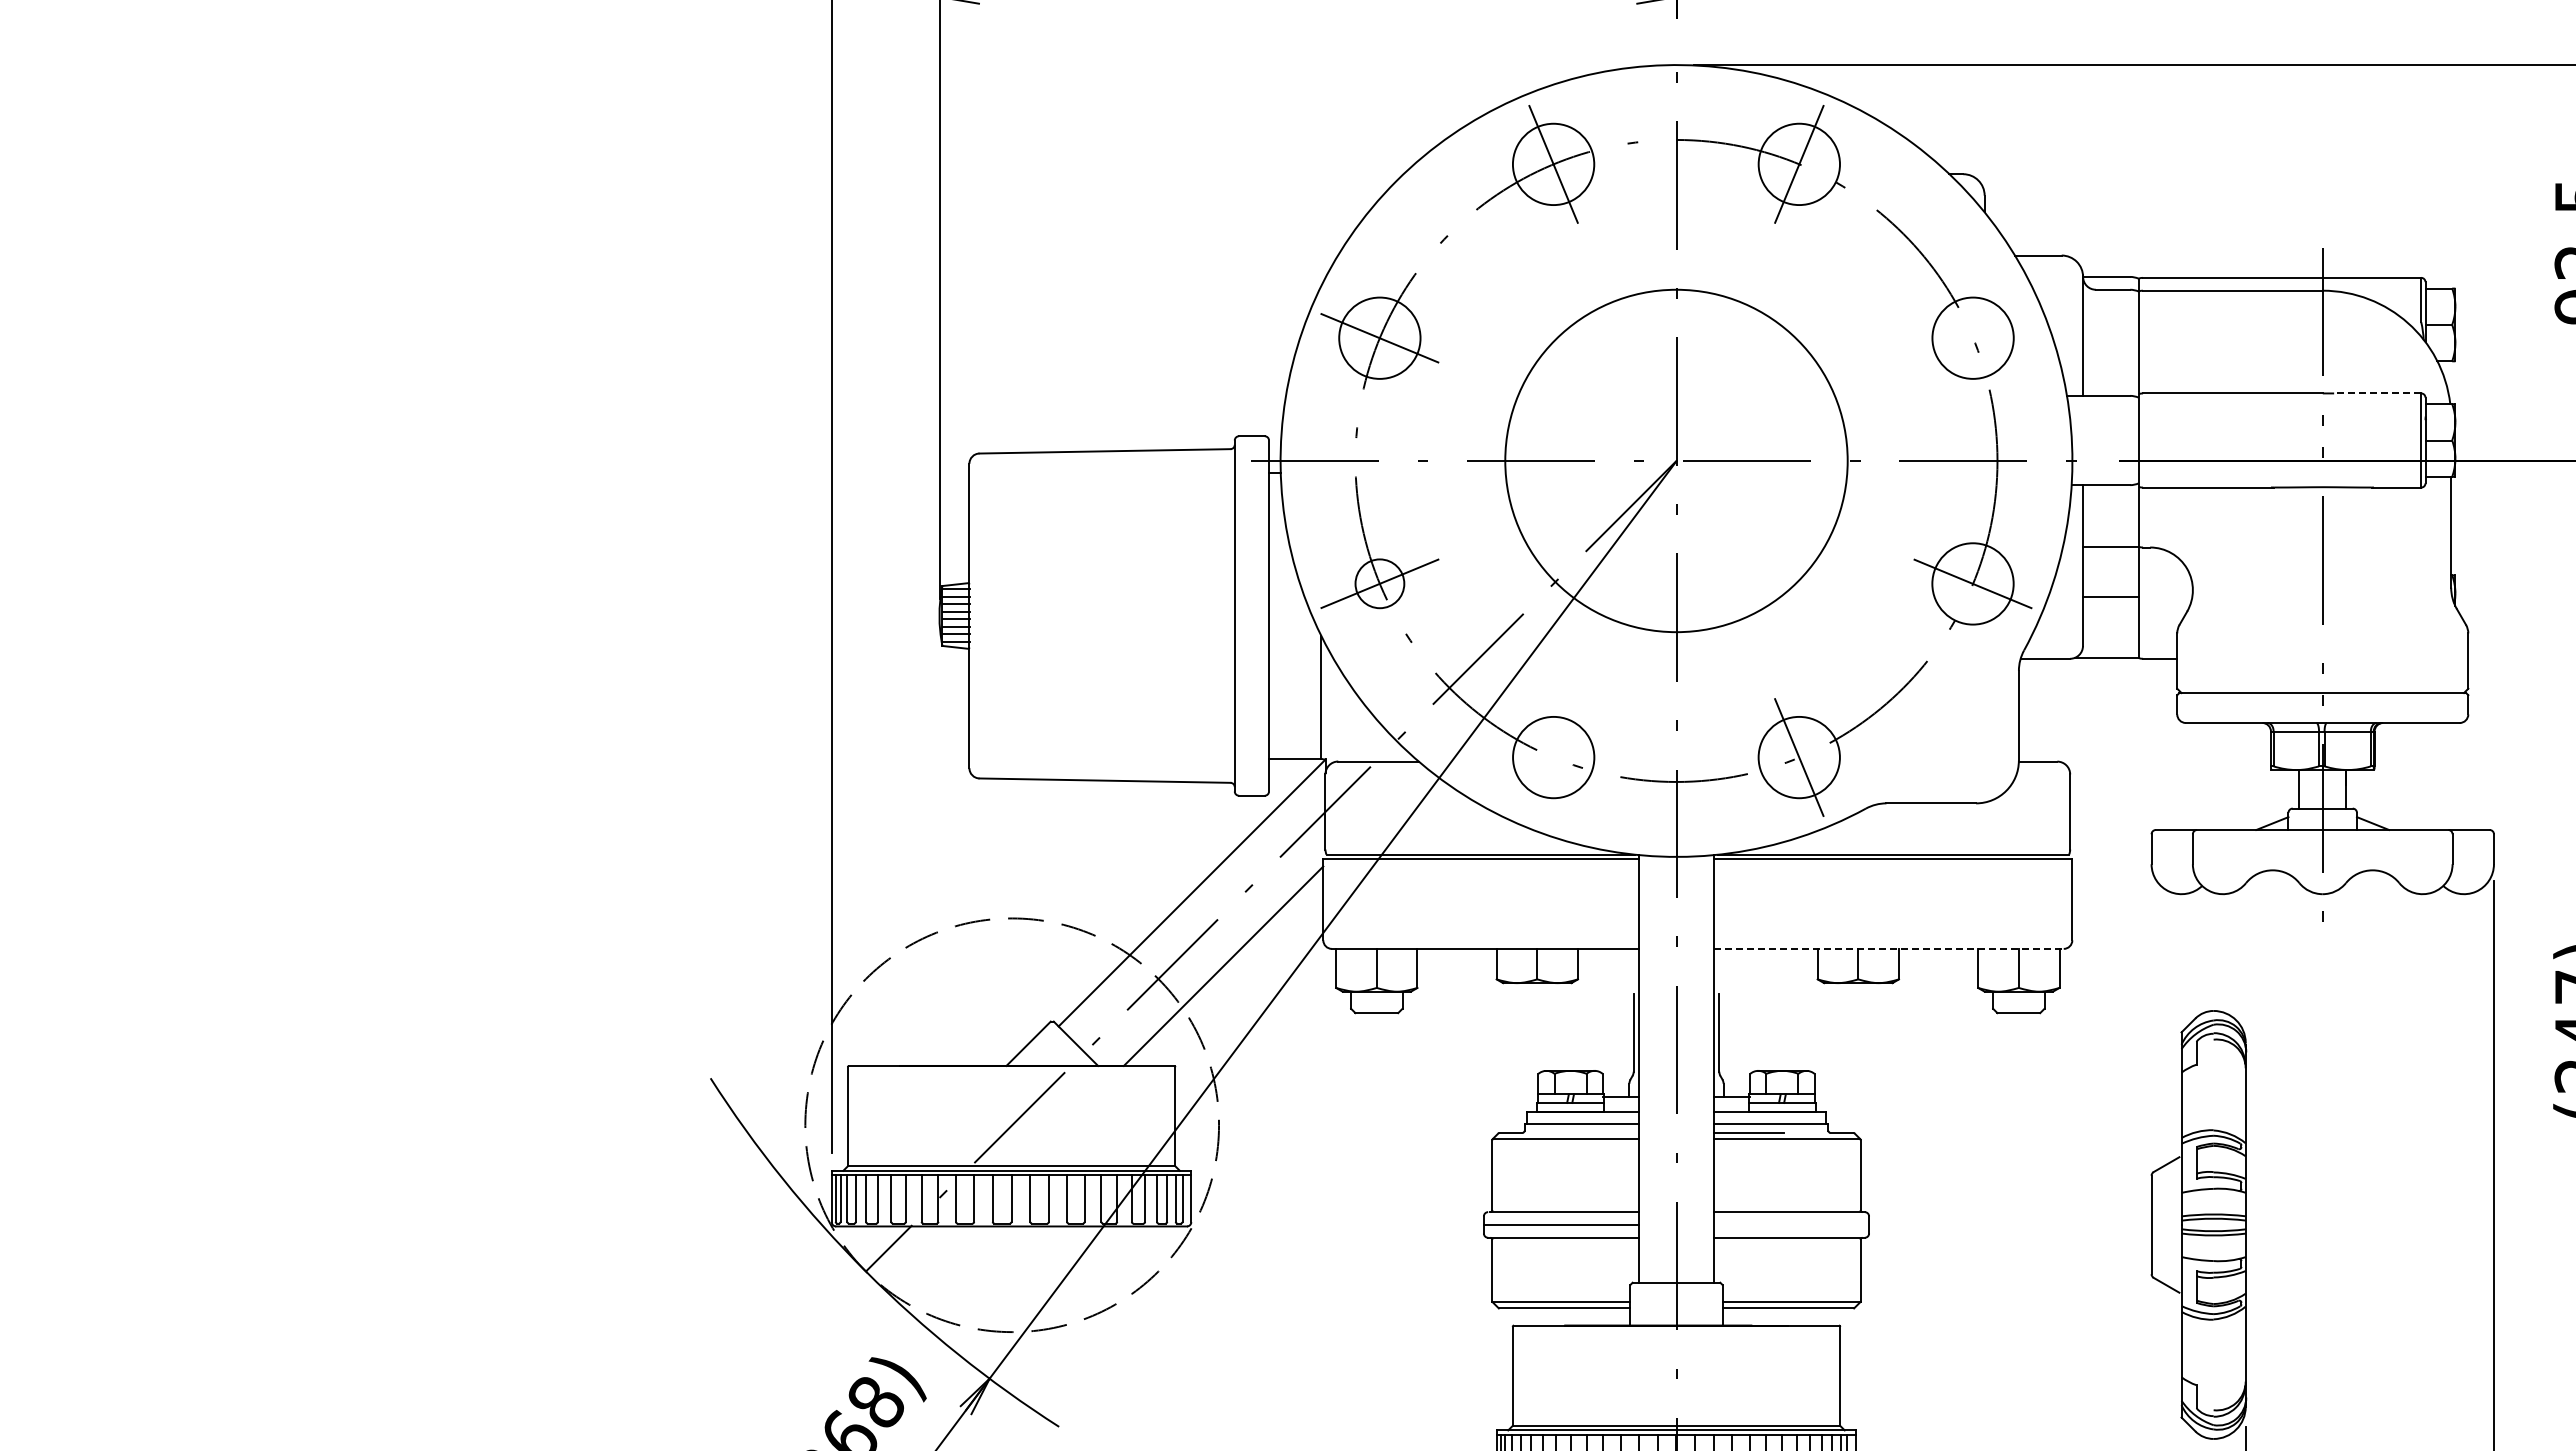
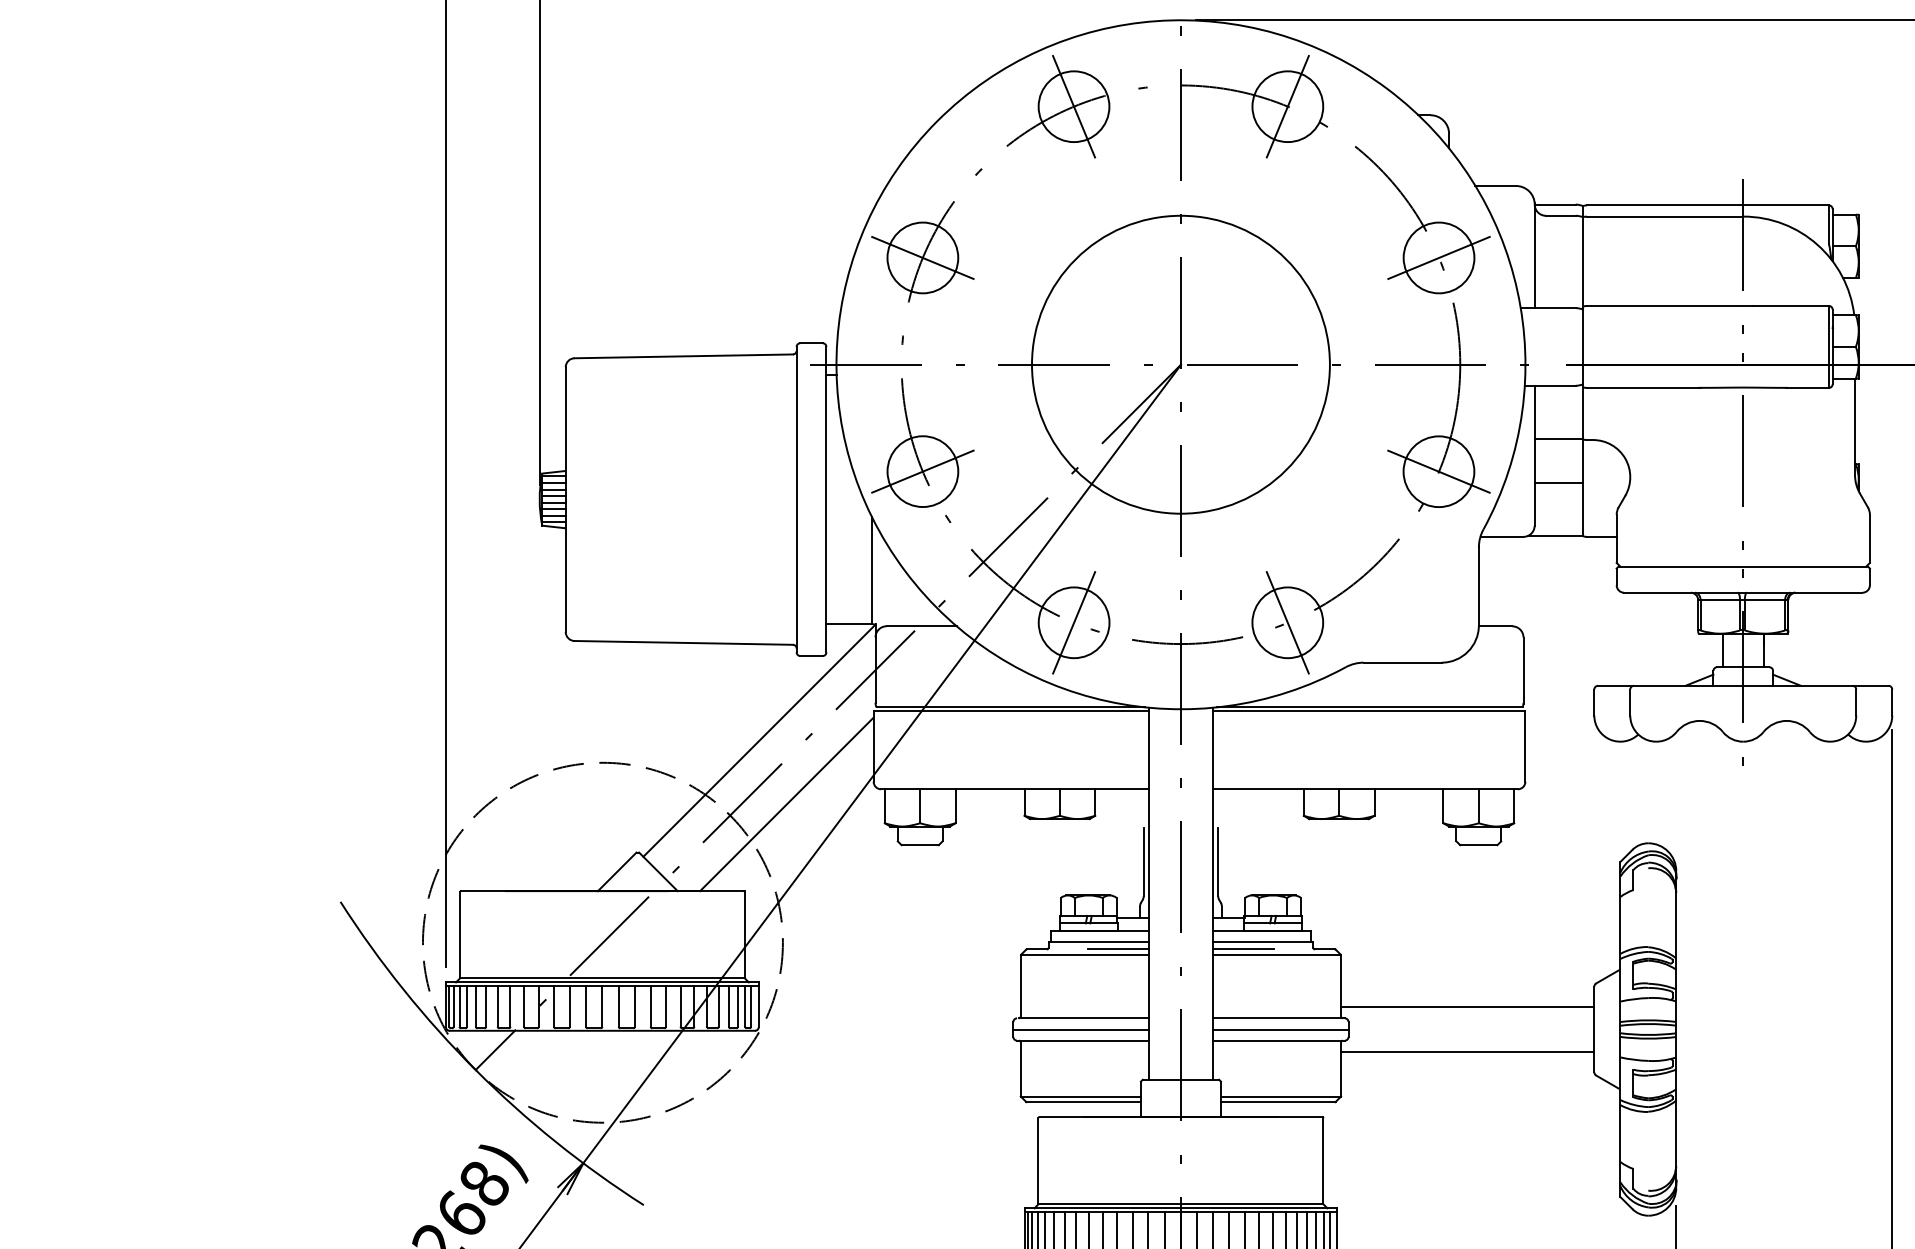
line: (1972, 337) -> (1438, 257), added
line: (2377, 393) -> (1790, 306), dashed -> solid
circle: (1379, 583) -> (922, 471), size x1.67
line: (1553, 757) -> (1073, 622), added
line: (1889, 948) -> (1366, 788), dashed -> solid
line: (1604, 1132) -> (1118, 949), added
line: (2005, 1199) -> (1467, 1007), added
line: (1791, 1224) -> (1281, 1029), added
line: (2005, 1250) -> (1467, 1051), added

